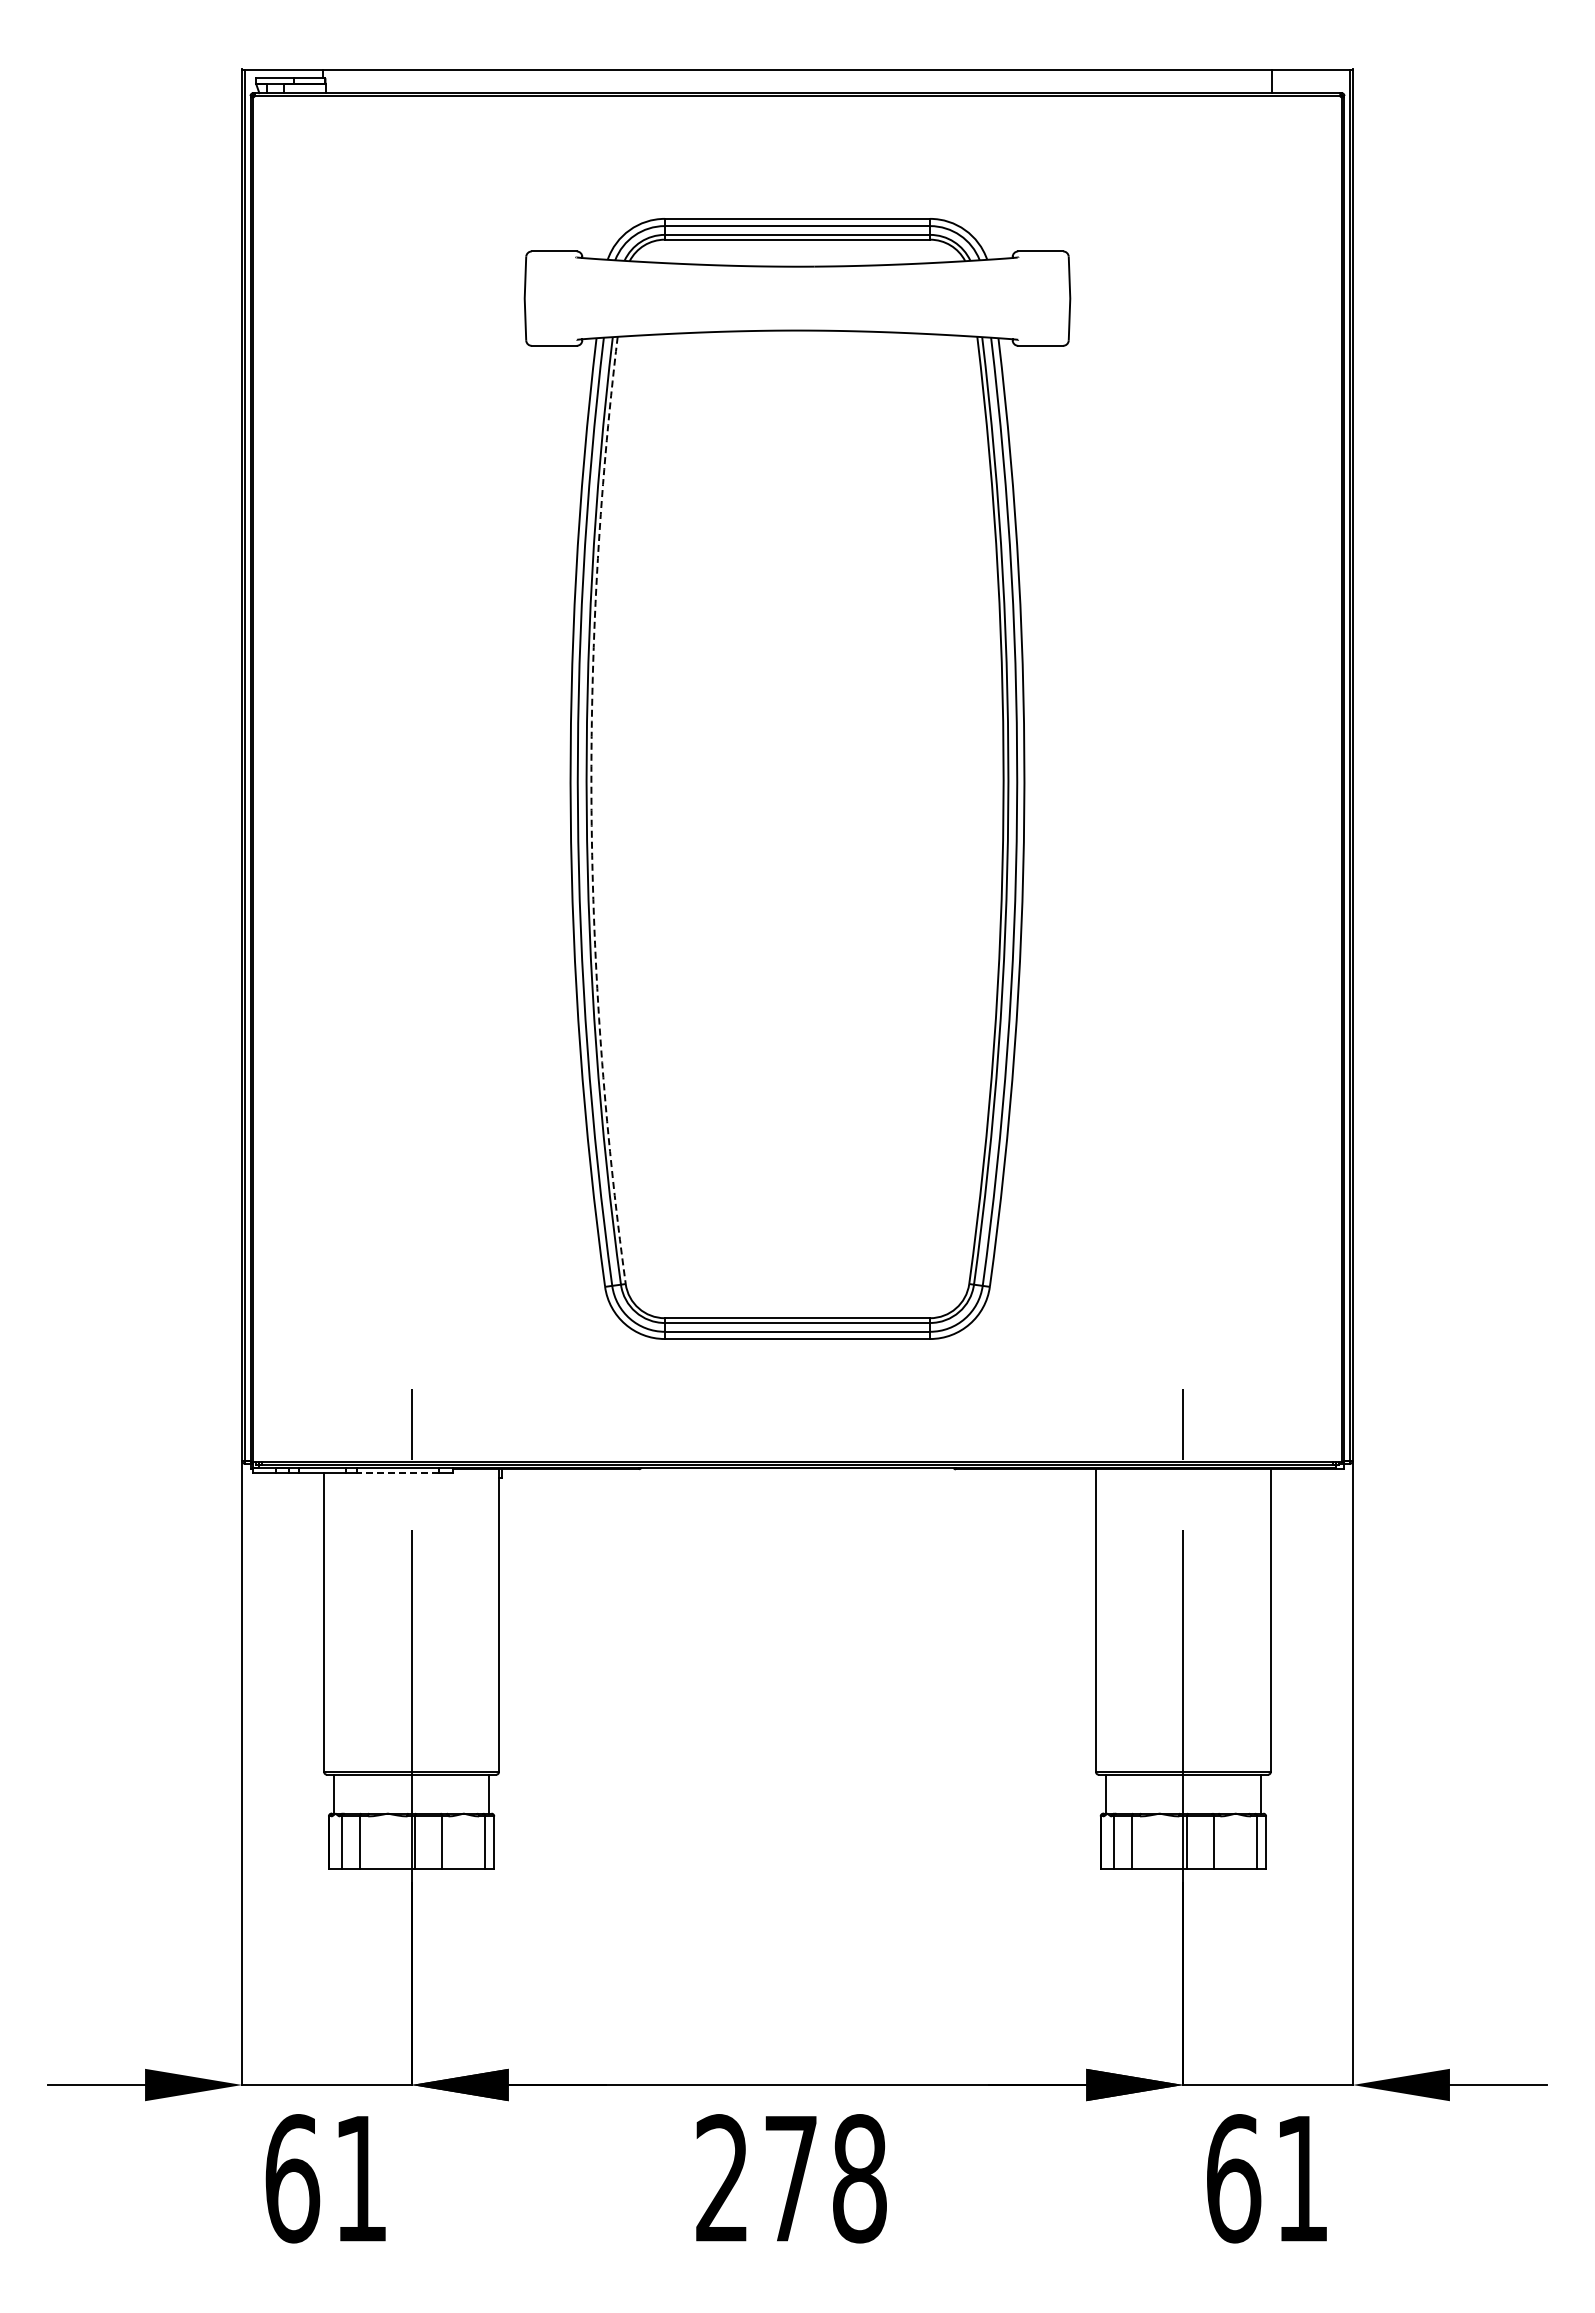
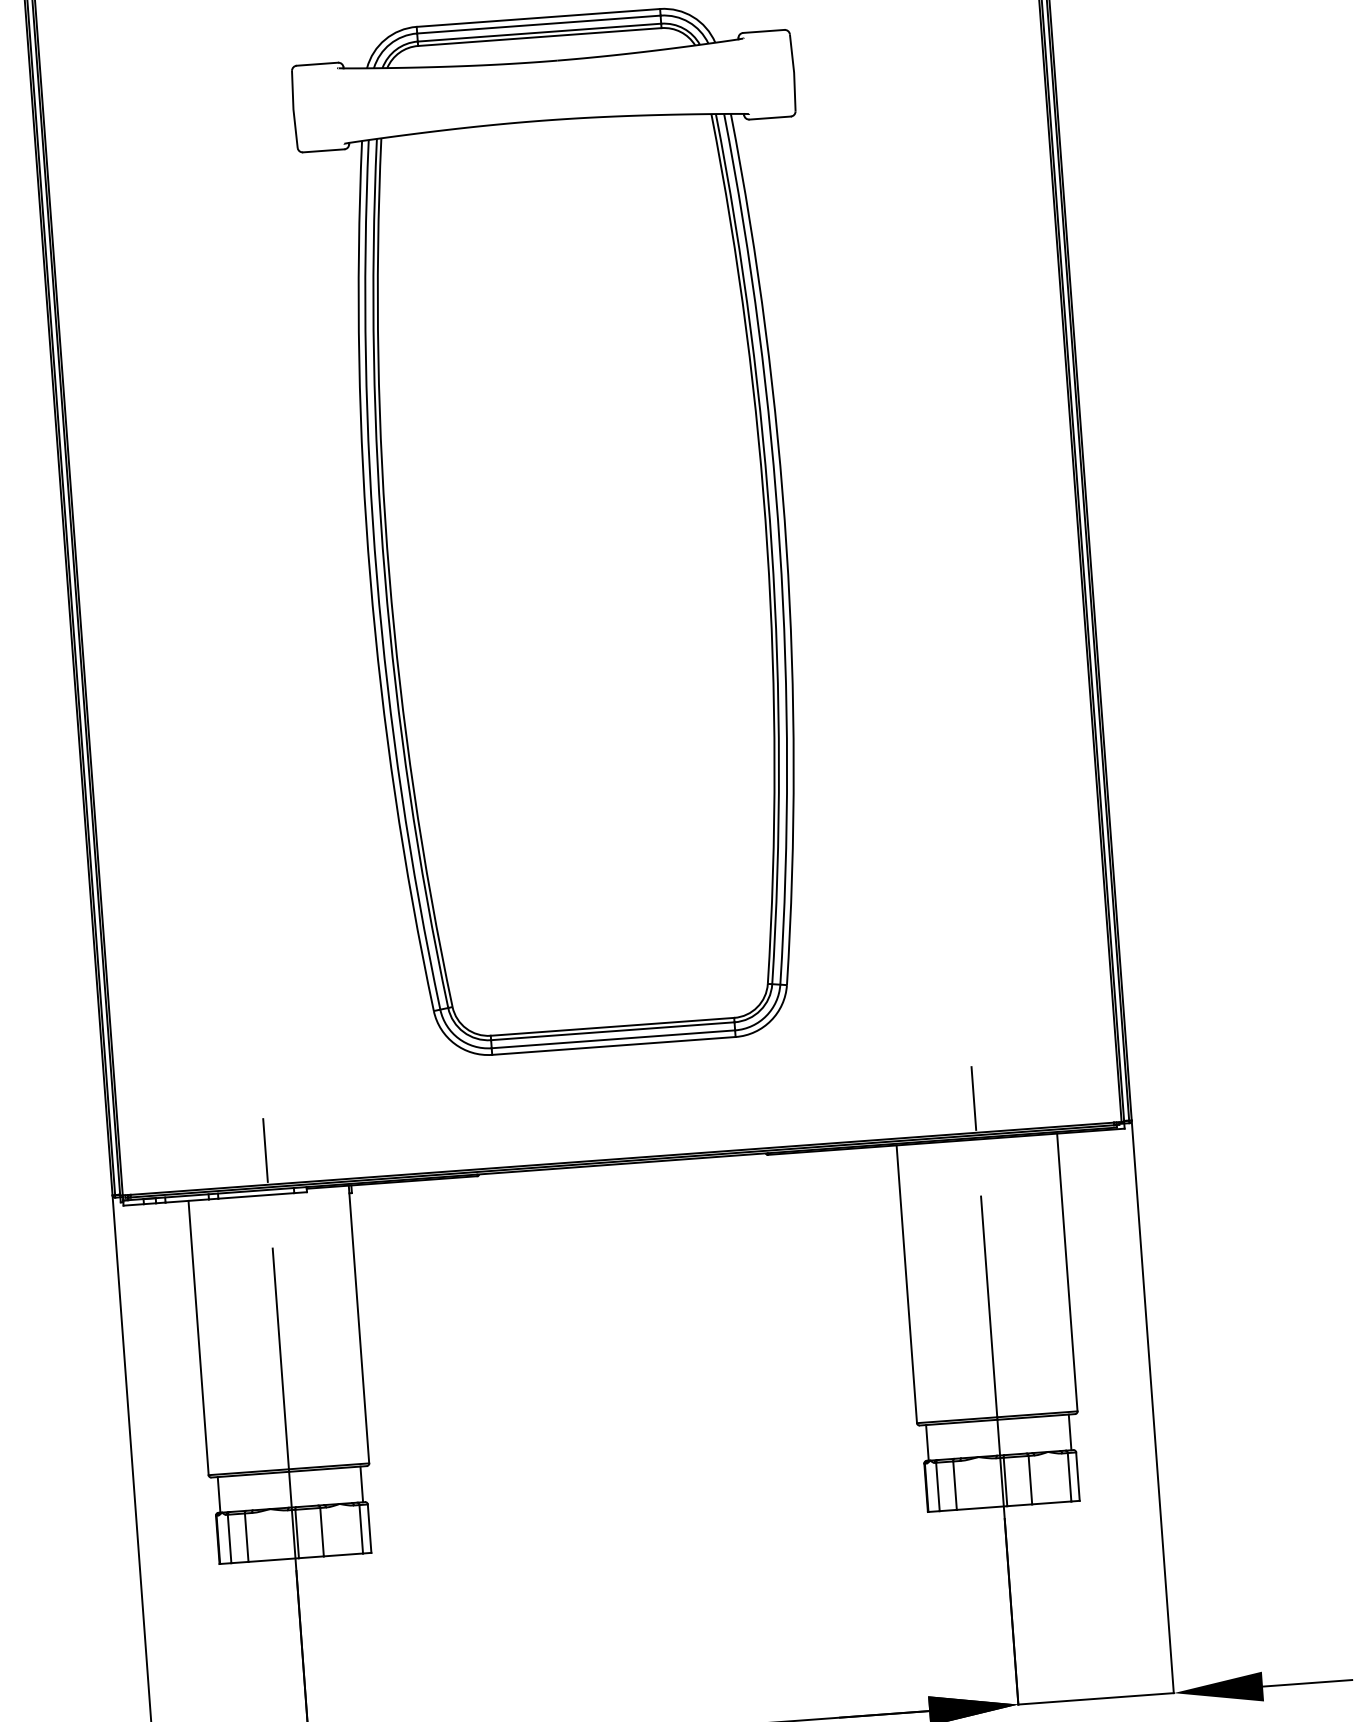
arc: (591, 810) -> (389, 574), dashed -> solid
line: (397, 1473) -> (255, 1196), dashed -> solid

